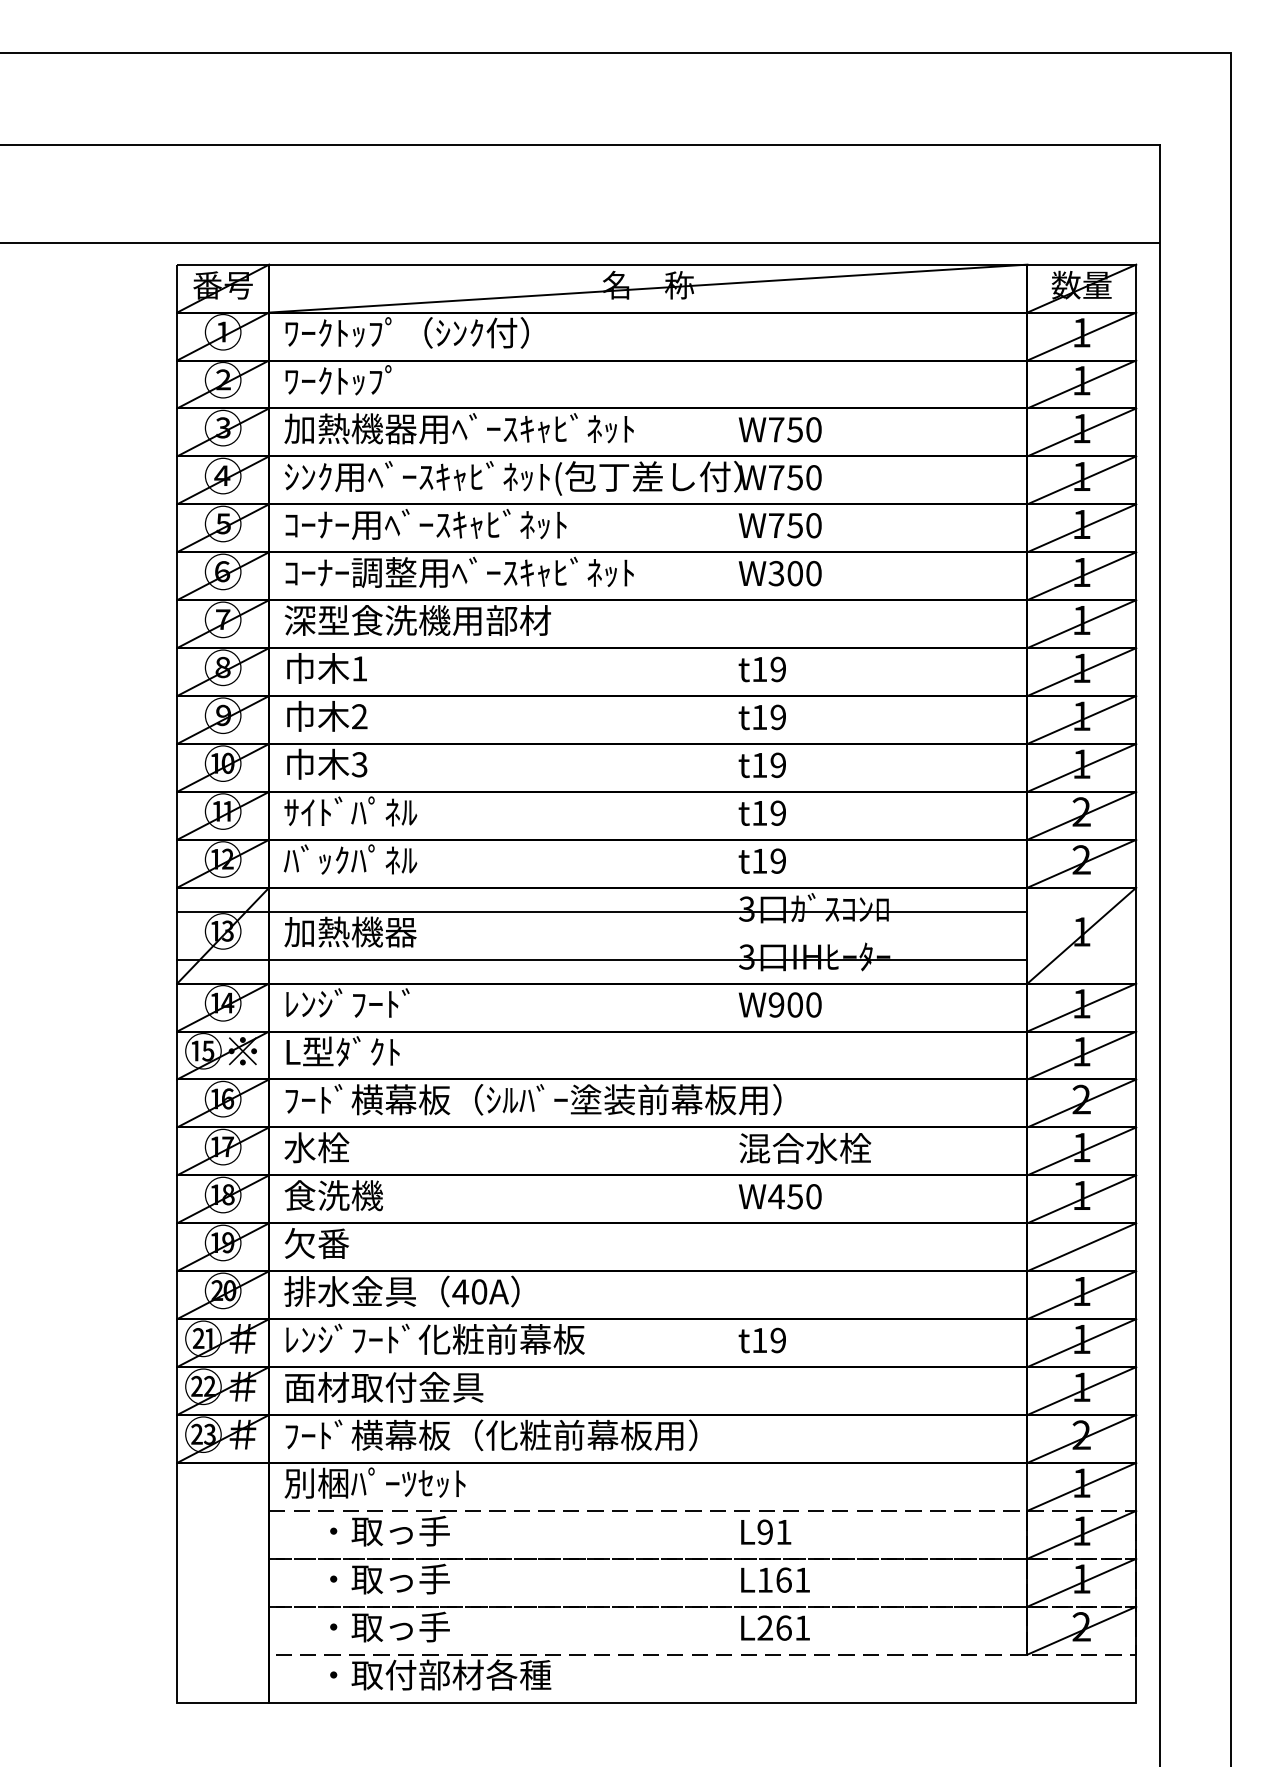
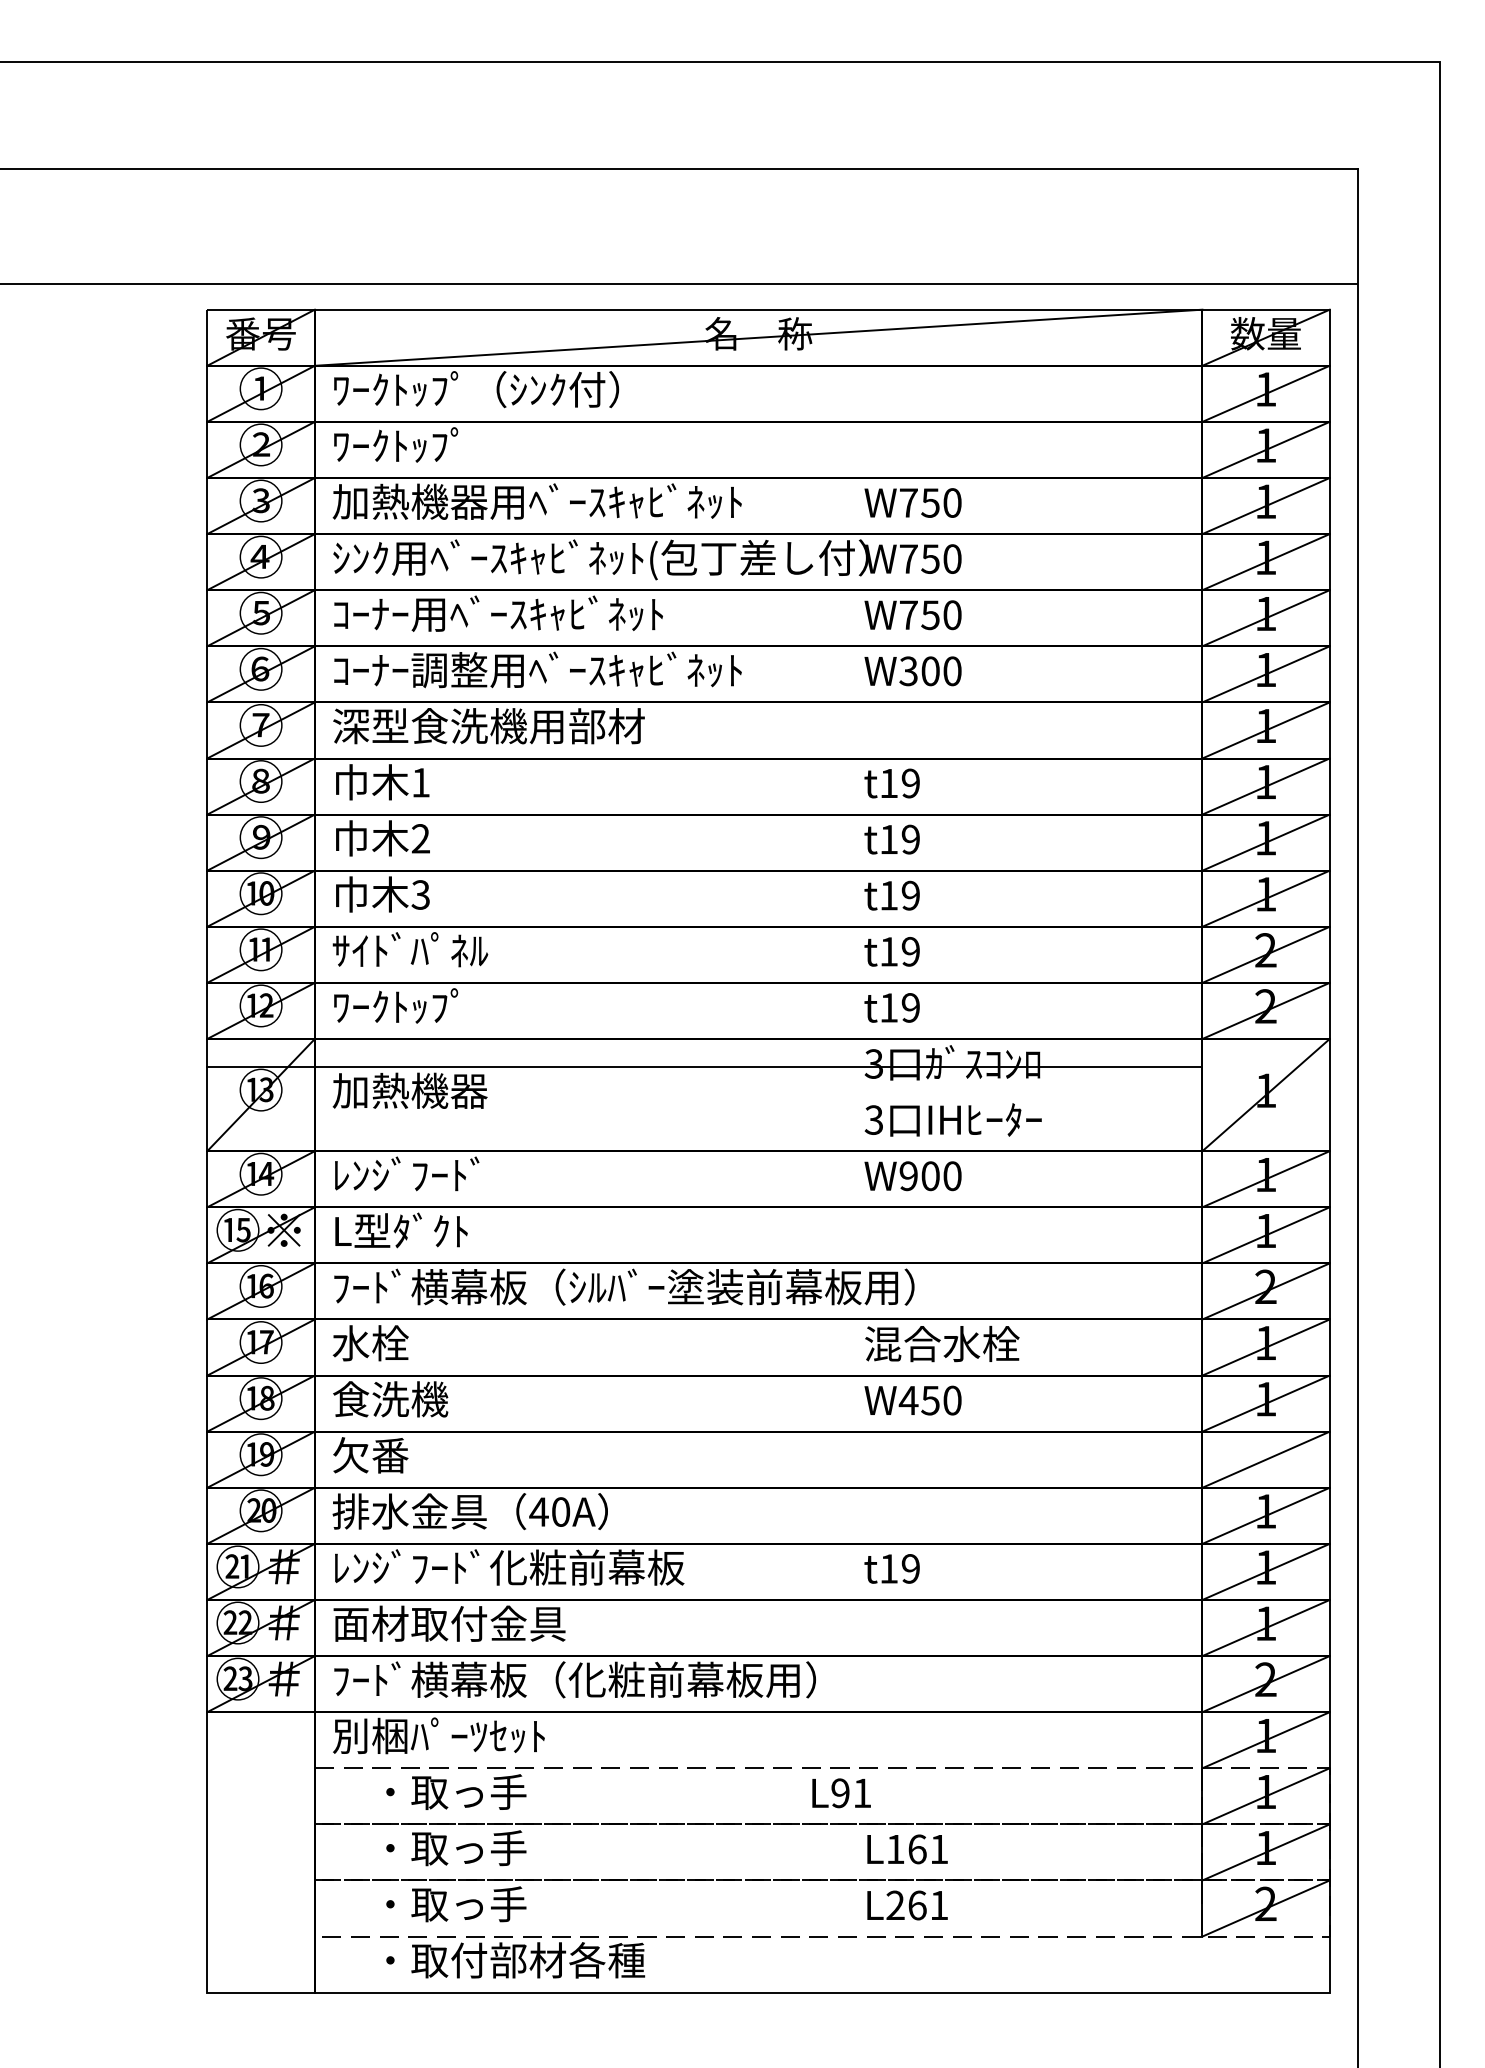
text: (350, 859) -> (410, 1005), ﾊﾞｯｸﾊﾟﾈﾙ -> ﾜｰｸﾄｯﾌﾟ
line: (602, 959) -> (705, 1122), removed
text: (766, 1531) -> (841, 1792), moved

